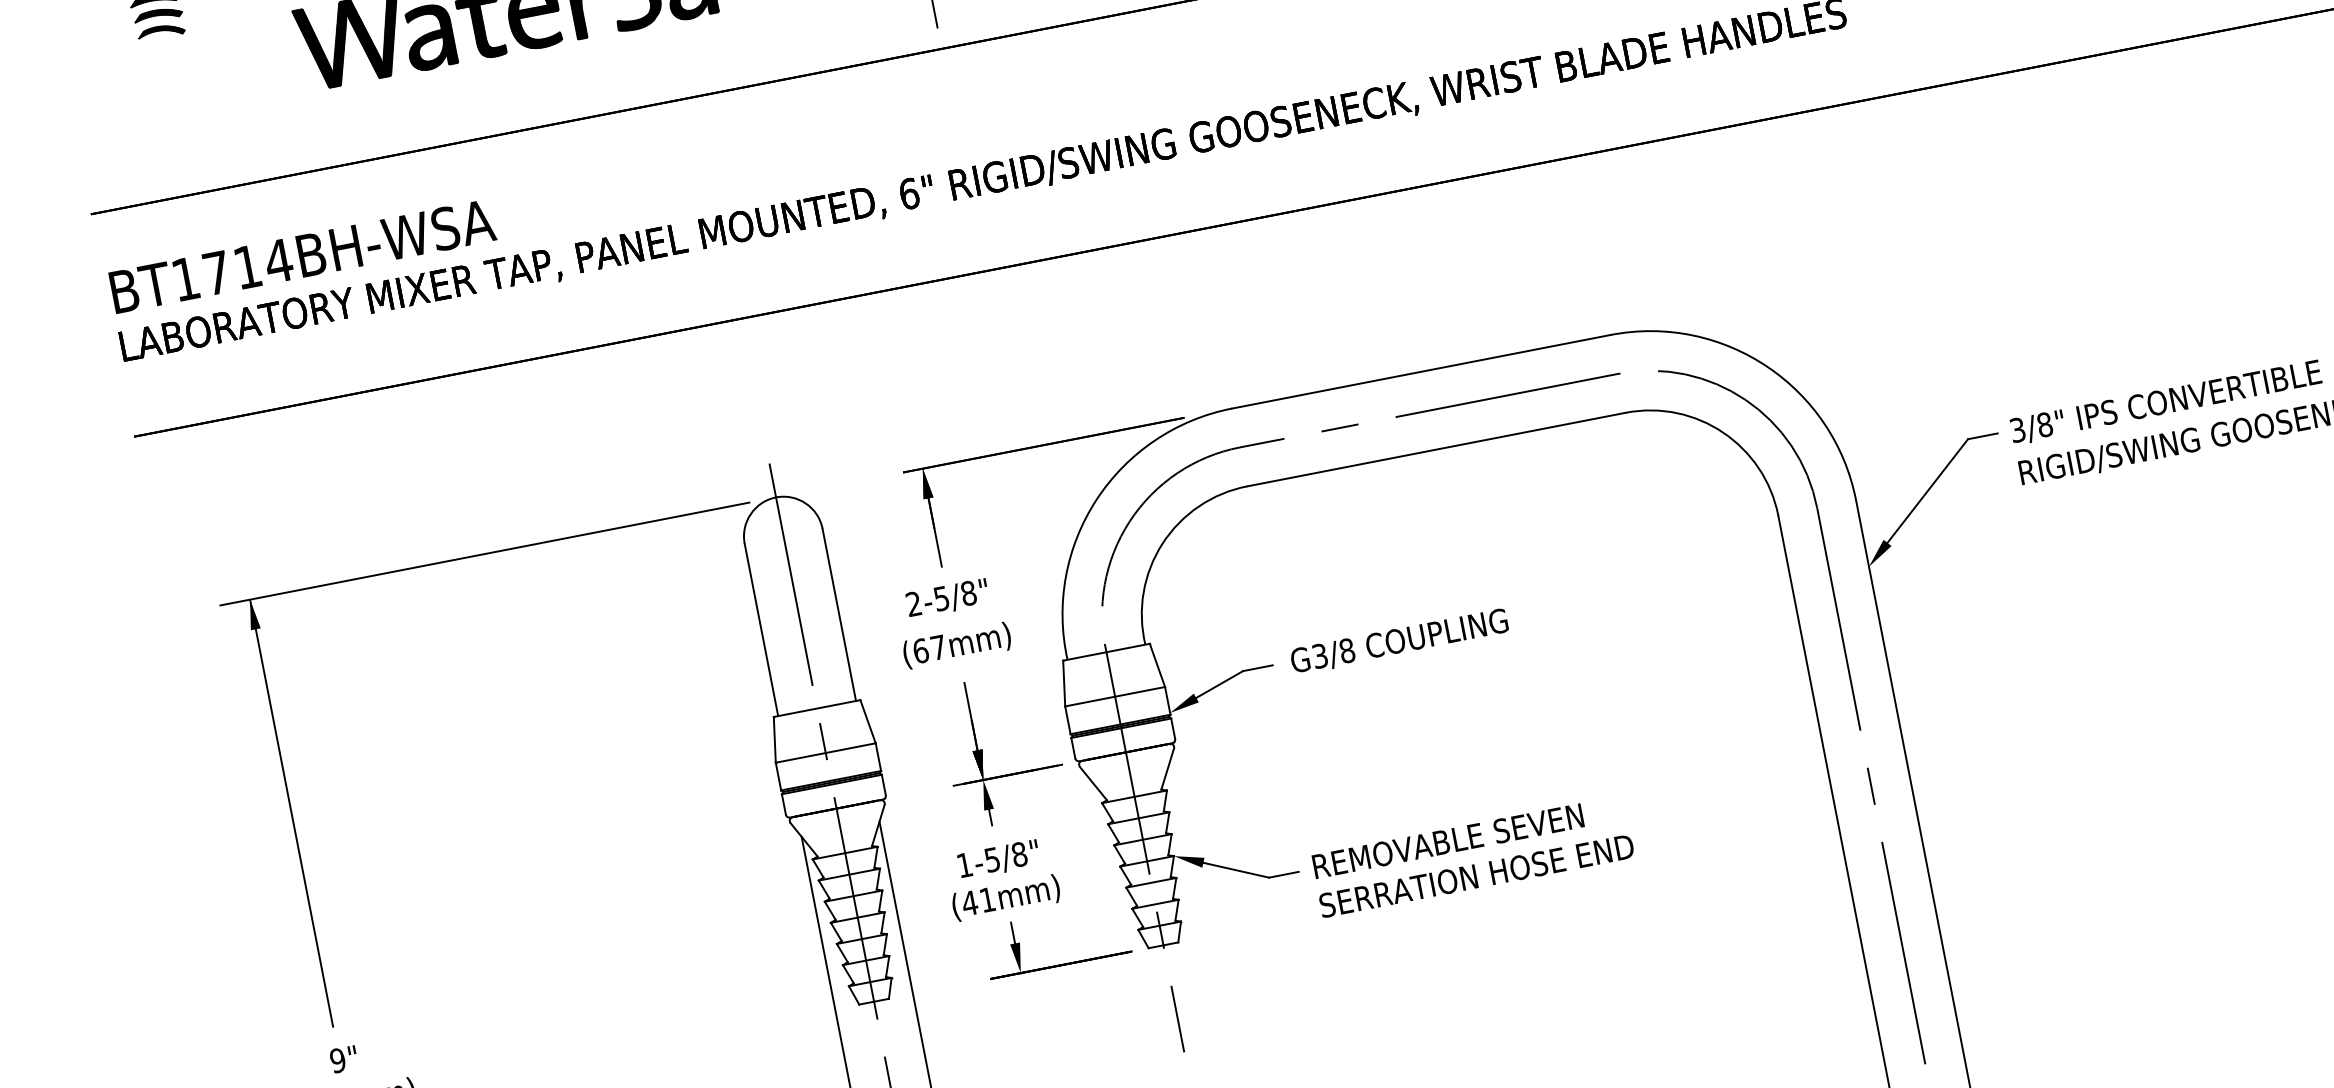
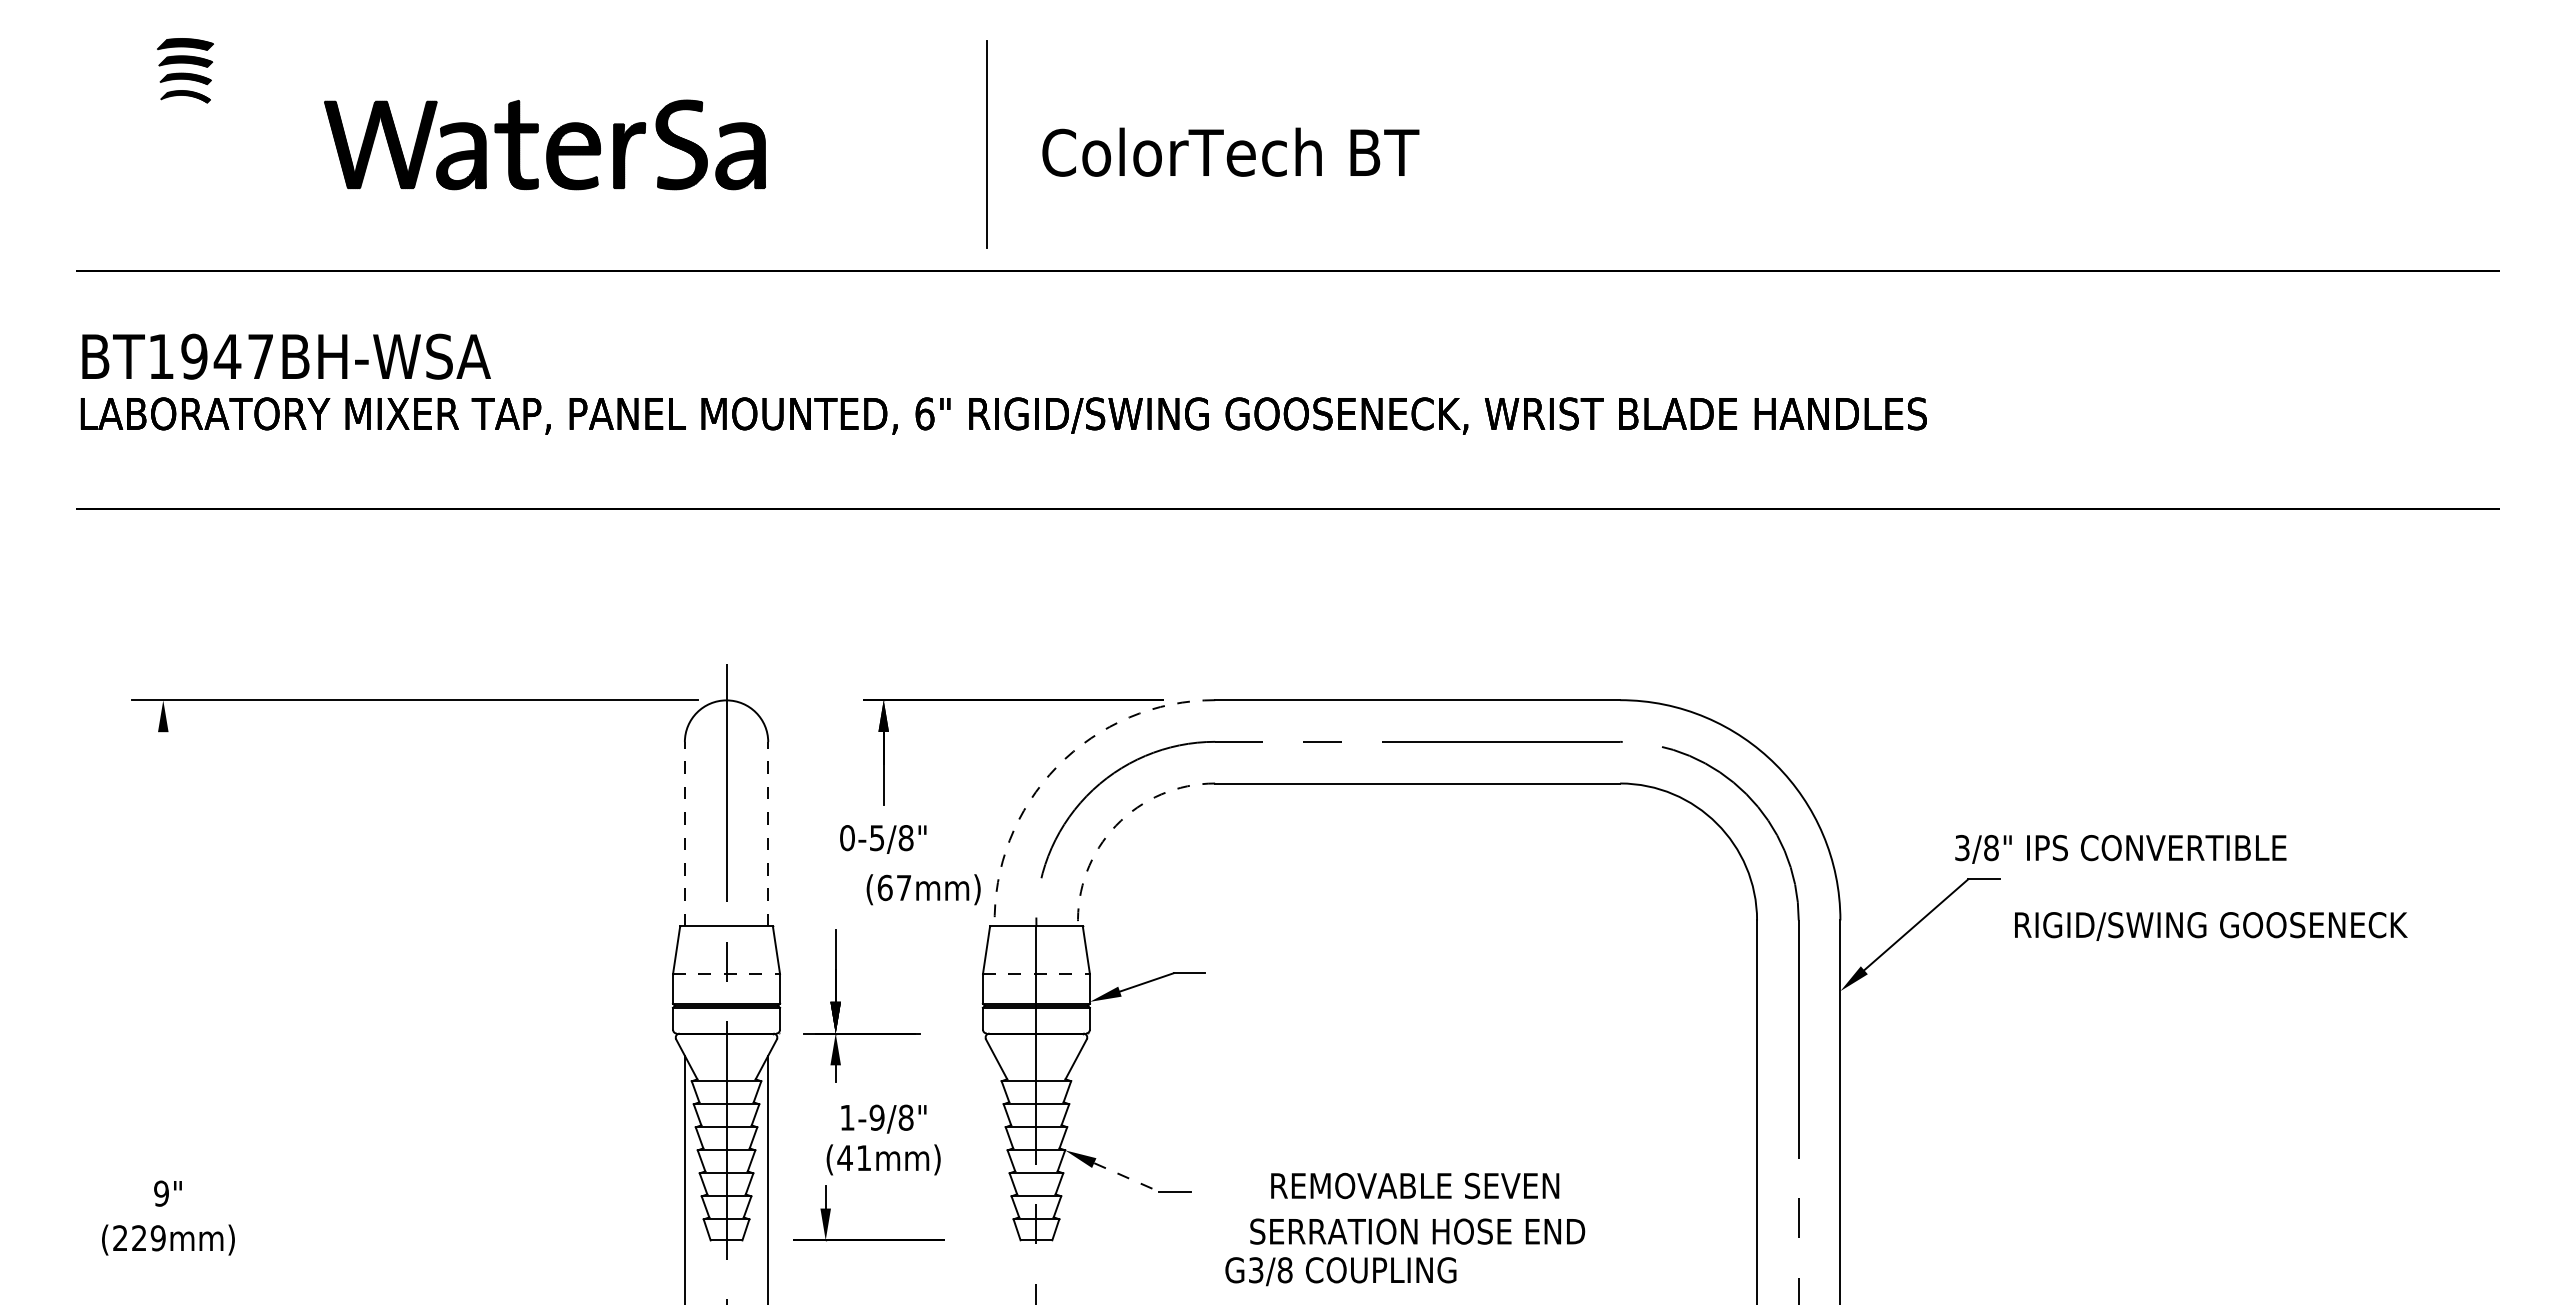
text: (247, 266) -> (227, 356), BT1714BH-WSA -> BT1947BH-WSA
text: (2165, 402) -> (2120, 849), moved
arc: (1097, 499) -> (1057, 766), solid -> dashed
arc: (1162, 543) -> (1116, 825), solid -> dashed
text: (914, 604) -> (847, 838), 2-5/8" -> 0-5/8"
line: (839, 614) -> (768, 833), solid -> dashed
line: (760, 629) -> (684, 833), solid -> dashed
text: (1399, 641) -> (1340, 1271), moved
text: (956, 645) -> (923, 889), moved
line: (1115, 697) -> (1036, 974), solid -> dashed
part: (982, 752) -> (840, 1005), moved
line: (825, 753) -> (726, 974), solid -> dashed
line: (291, 813) -> (163, 929), removed
text: (1448, 840) -> (1415, 1185), moved
text: (991, 859) -> (876, 1117), 1-5/8" -> 1-9/8"
line: (1237, 870) -> (1127, 1177), solid -> dashed
text: (1476, 875) -> (1417, 1231), moved
part: (1060, 964) -> (868, 1239), moved

